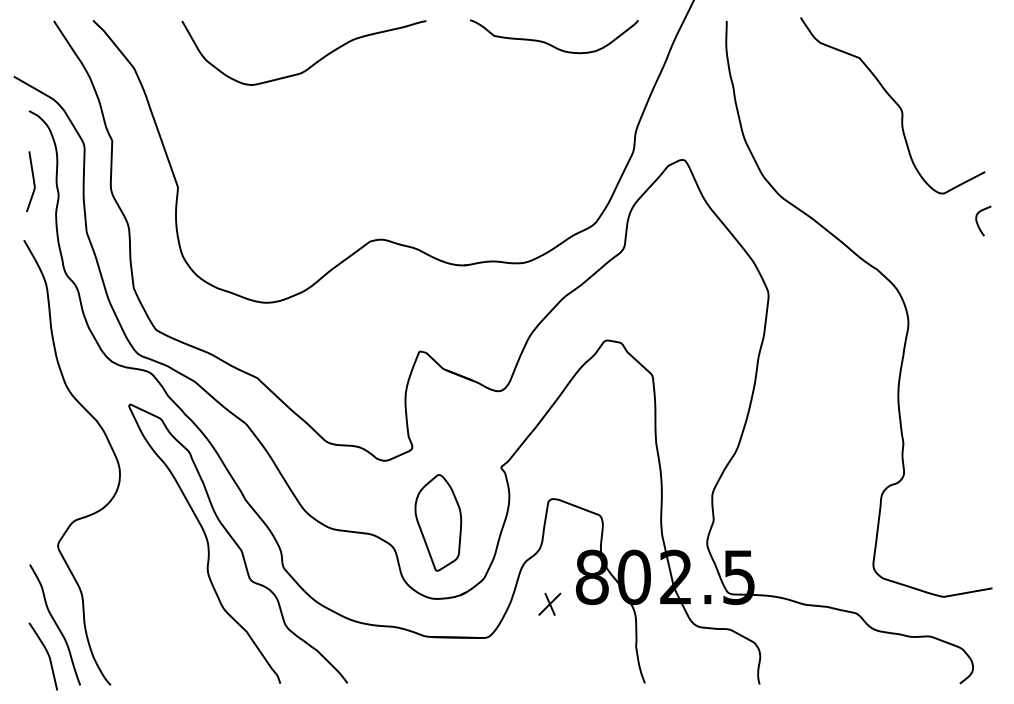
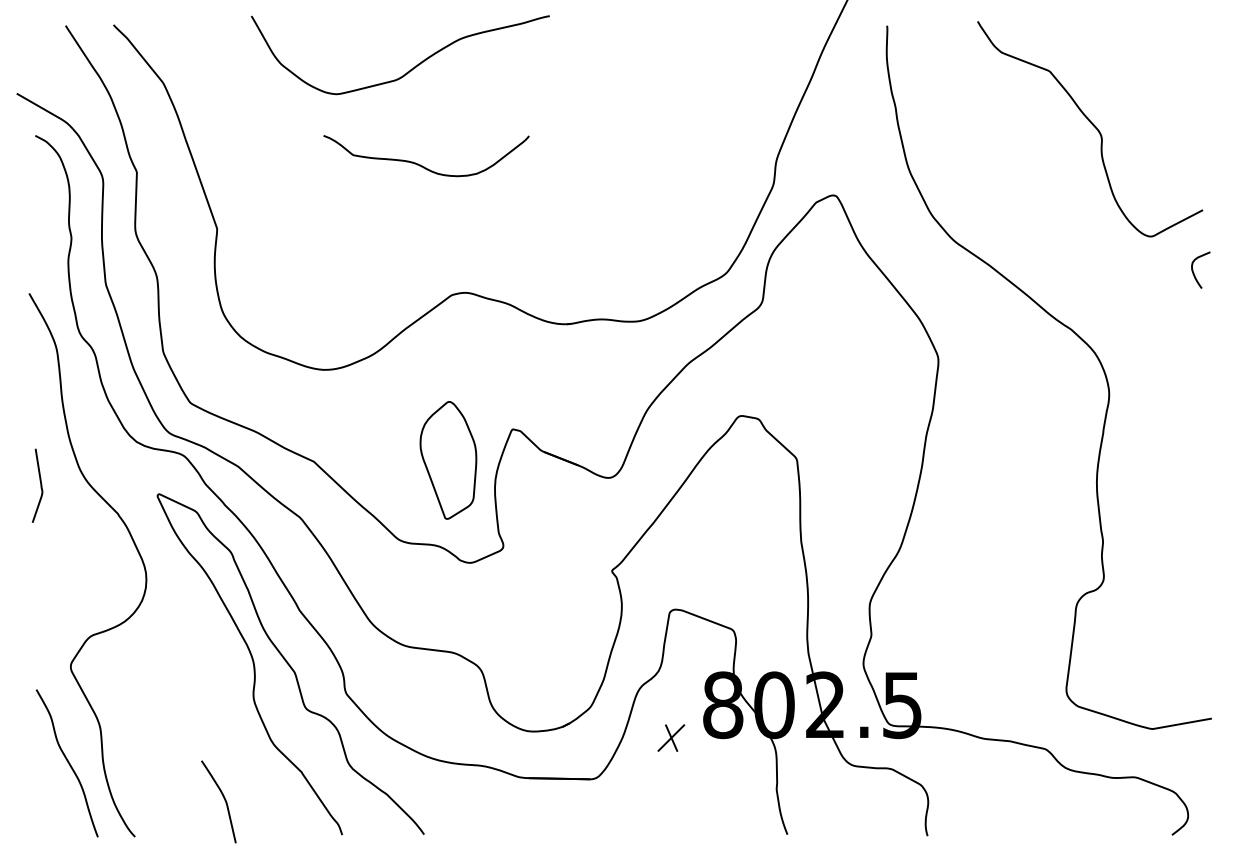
curve: (551, 44) -> (422, 165), moved
curve: (313, 63) -> (412, 67), moved
curve: (32, 179) -> (39, 483), moved
part: (438, 522) -> (448, 459), moved
curve: (47, 655) -> (223, 800), moved

